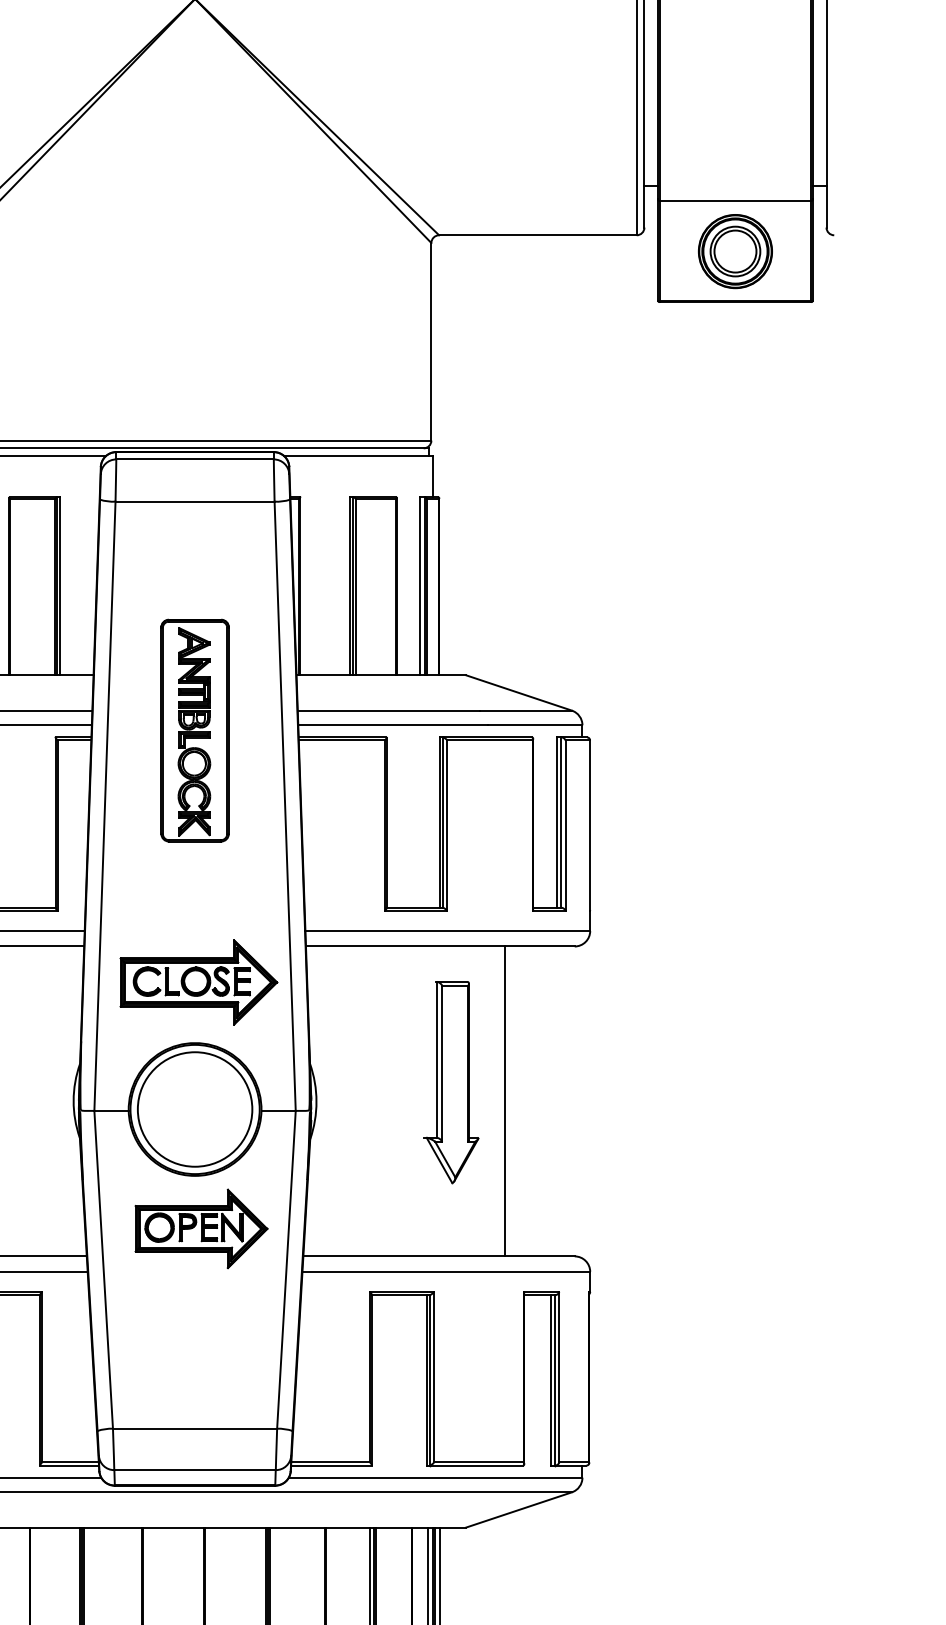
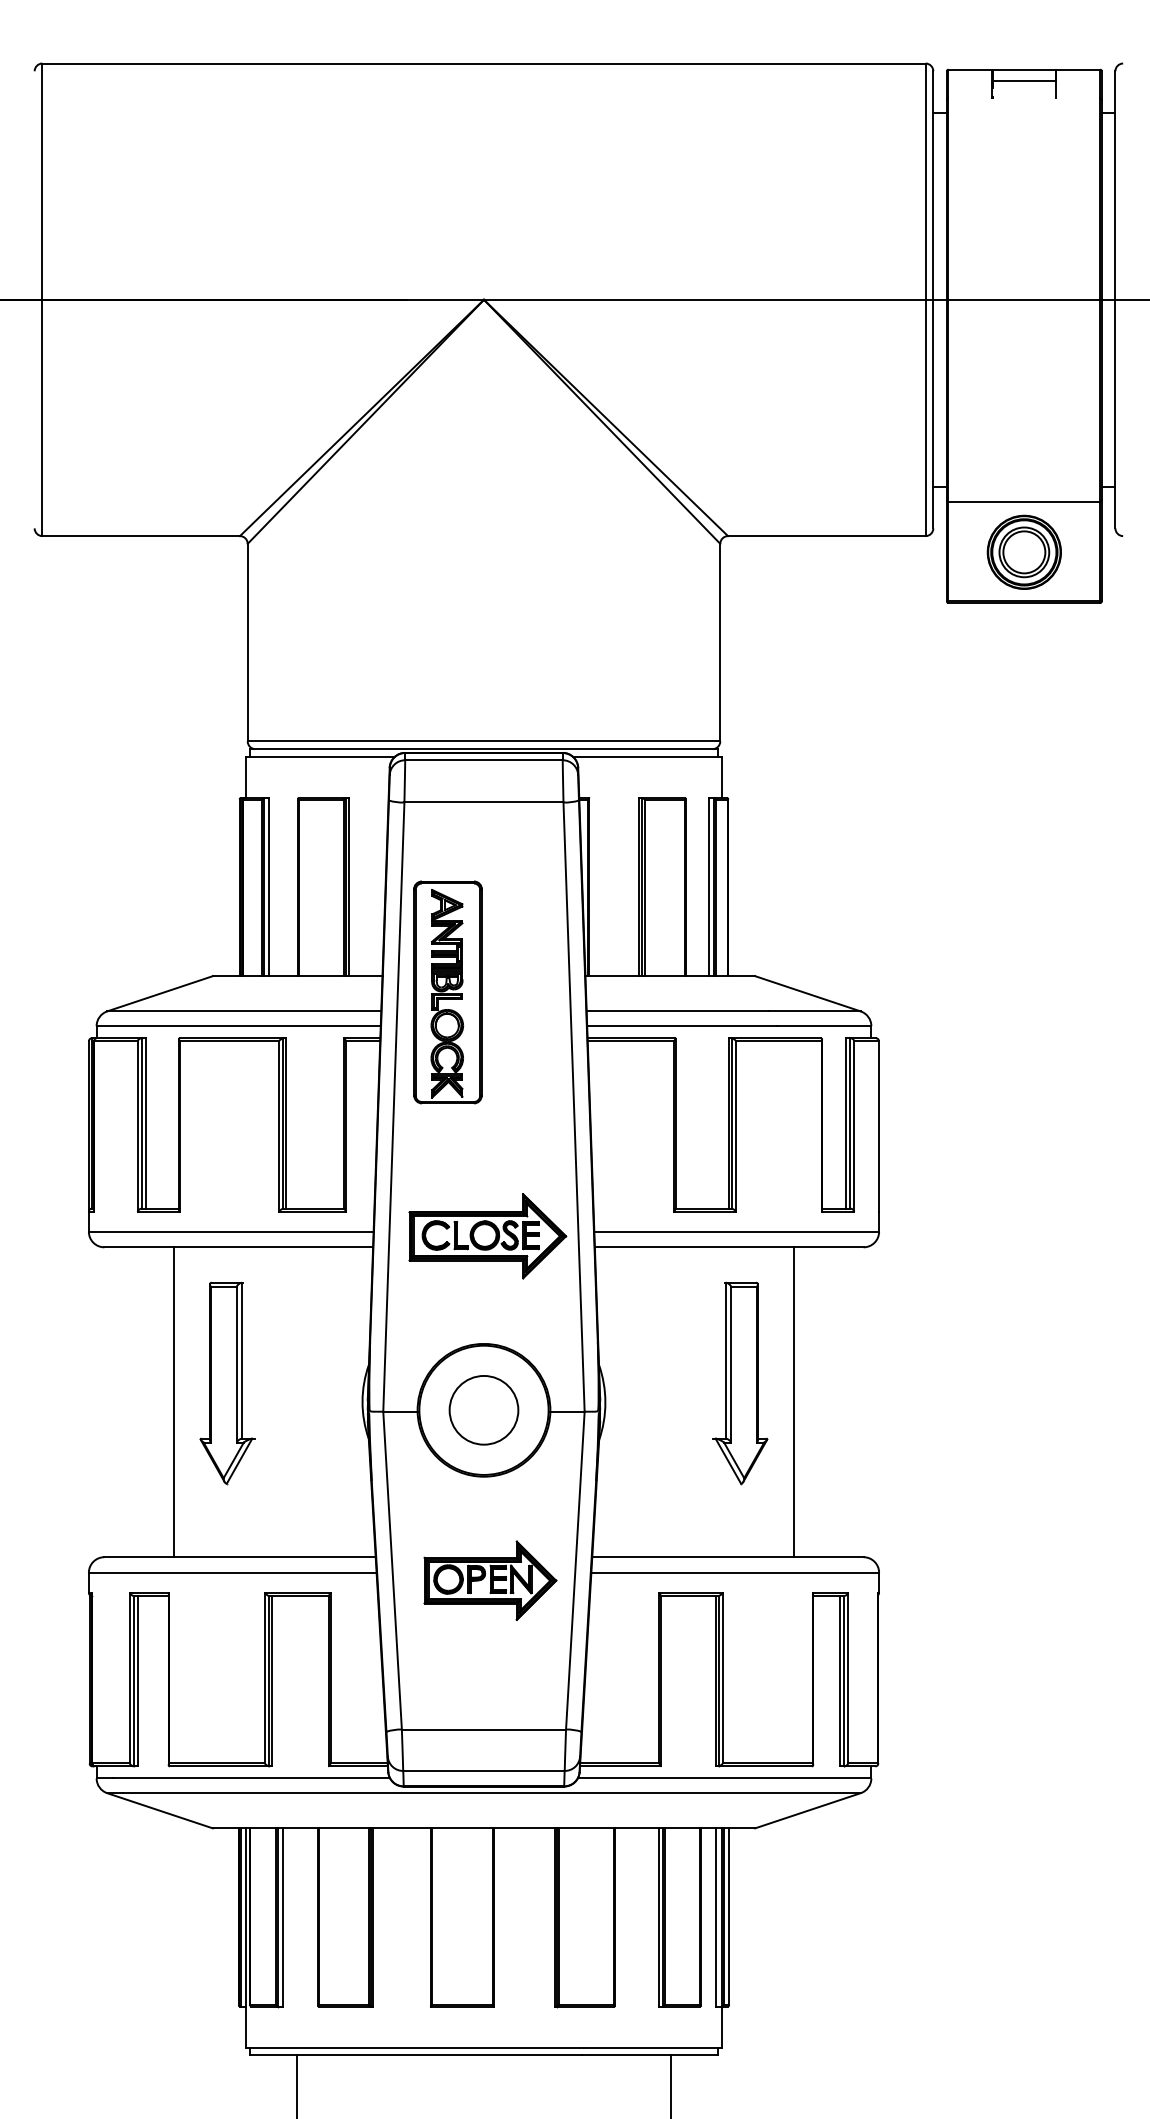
part: (194, 730) -> (447, 992), moved
part: (198, 982) -> (487, 1236), moved
circle: (194, 1109) -> (483, 1410), size x0.6
part: (201, 1228) -> (490, 1580), moved

